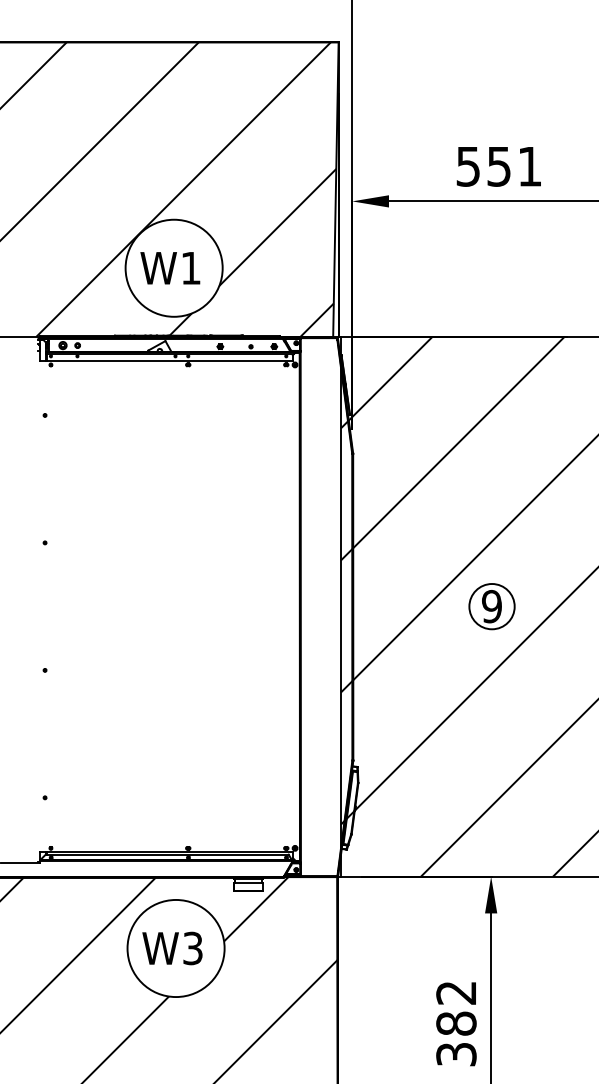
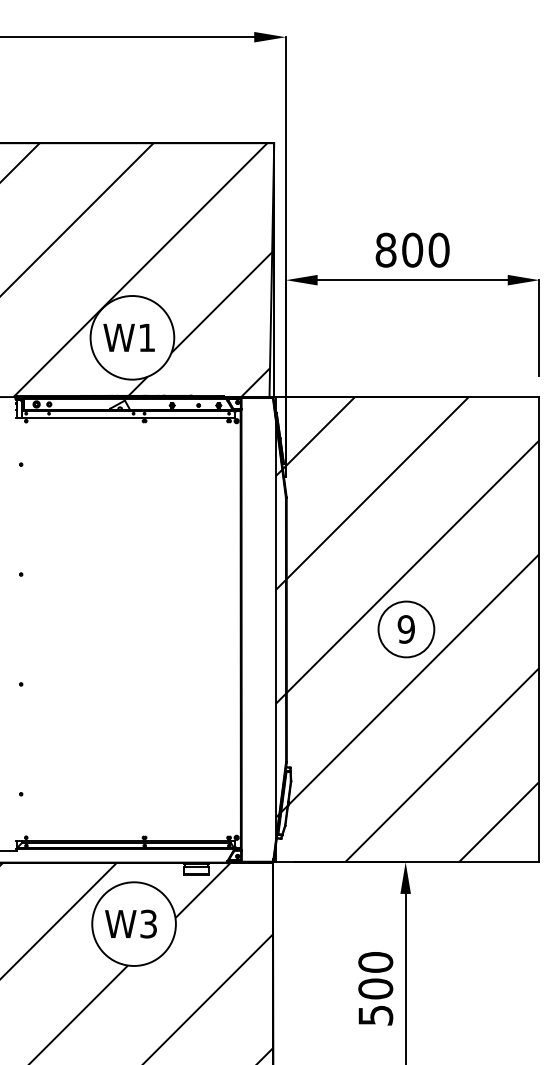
text: (499, 165) -> (412, 249), 551 -> 800
circle: (492, 606) -> (406, 629), size x1.43
text: (456, 1023) -> (375, 988), 382 -> 500

